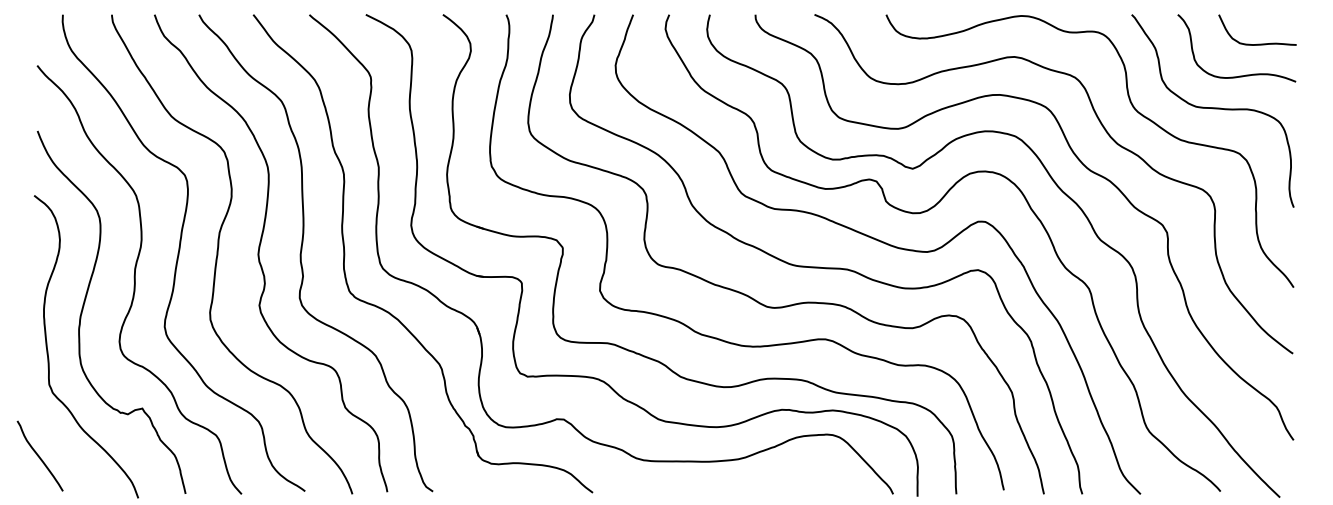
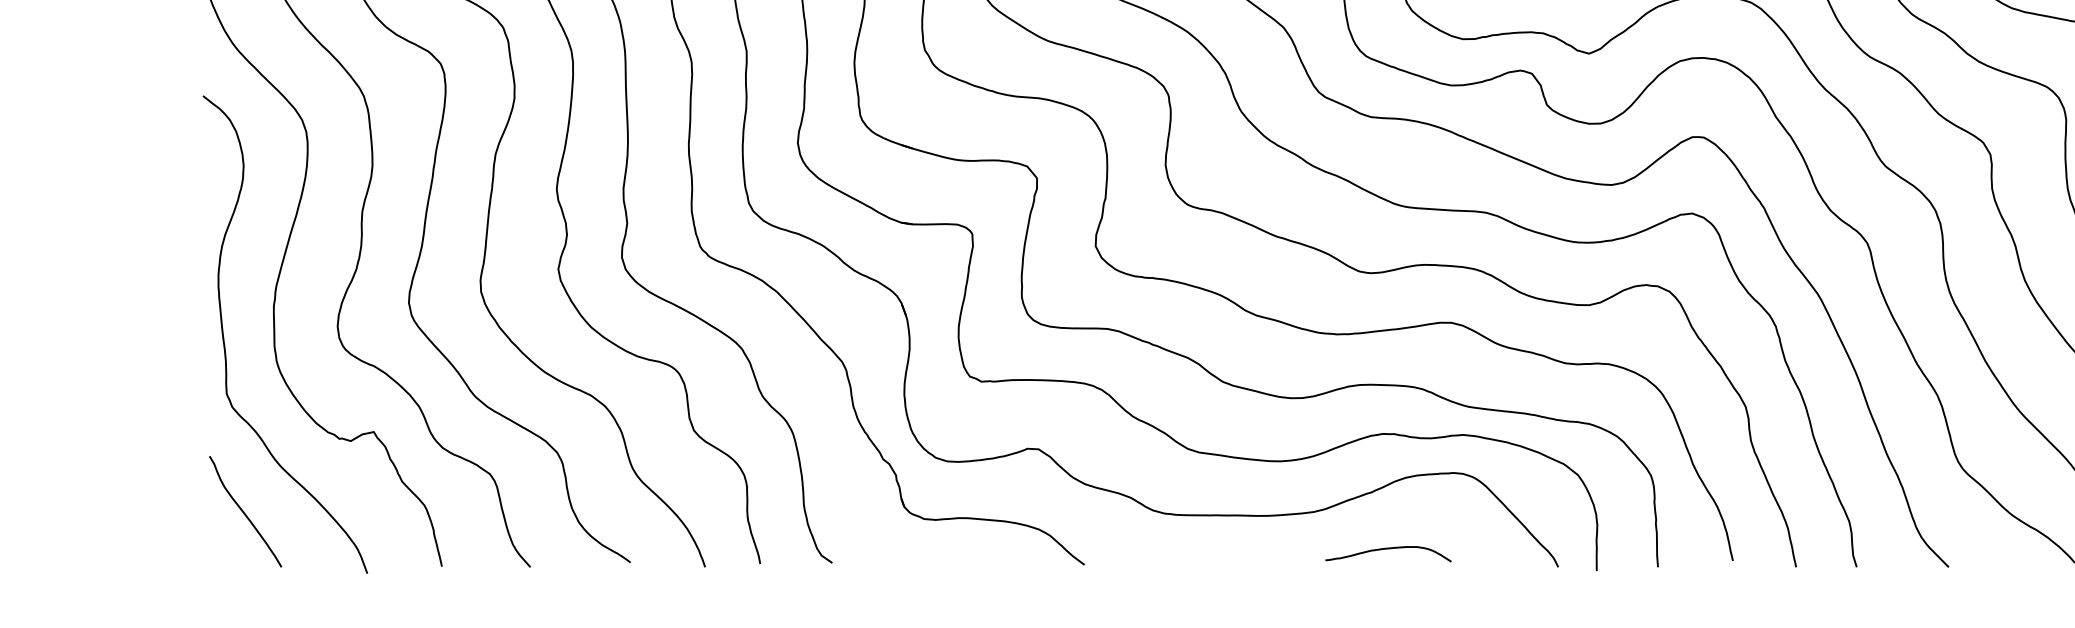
curve: (39, 455) -> (244, 510), moved
curve: (785, 483) -> (1388, 550), added

